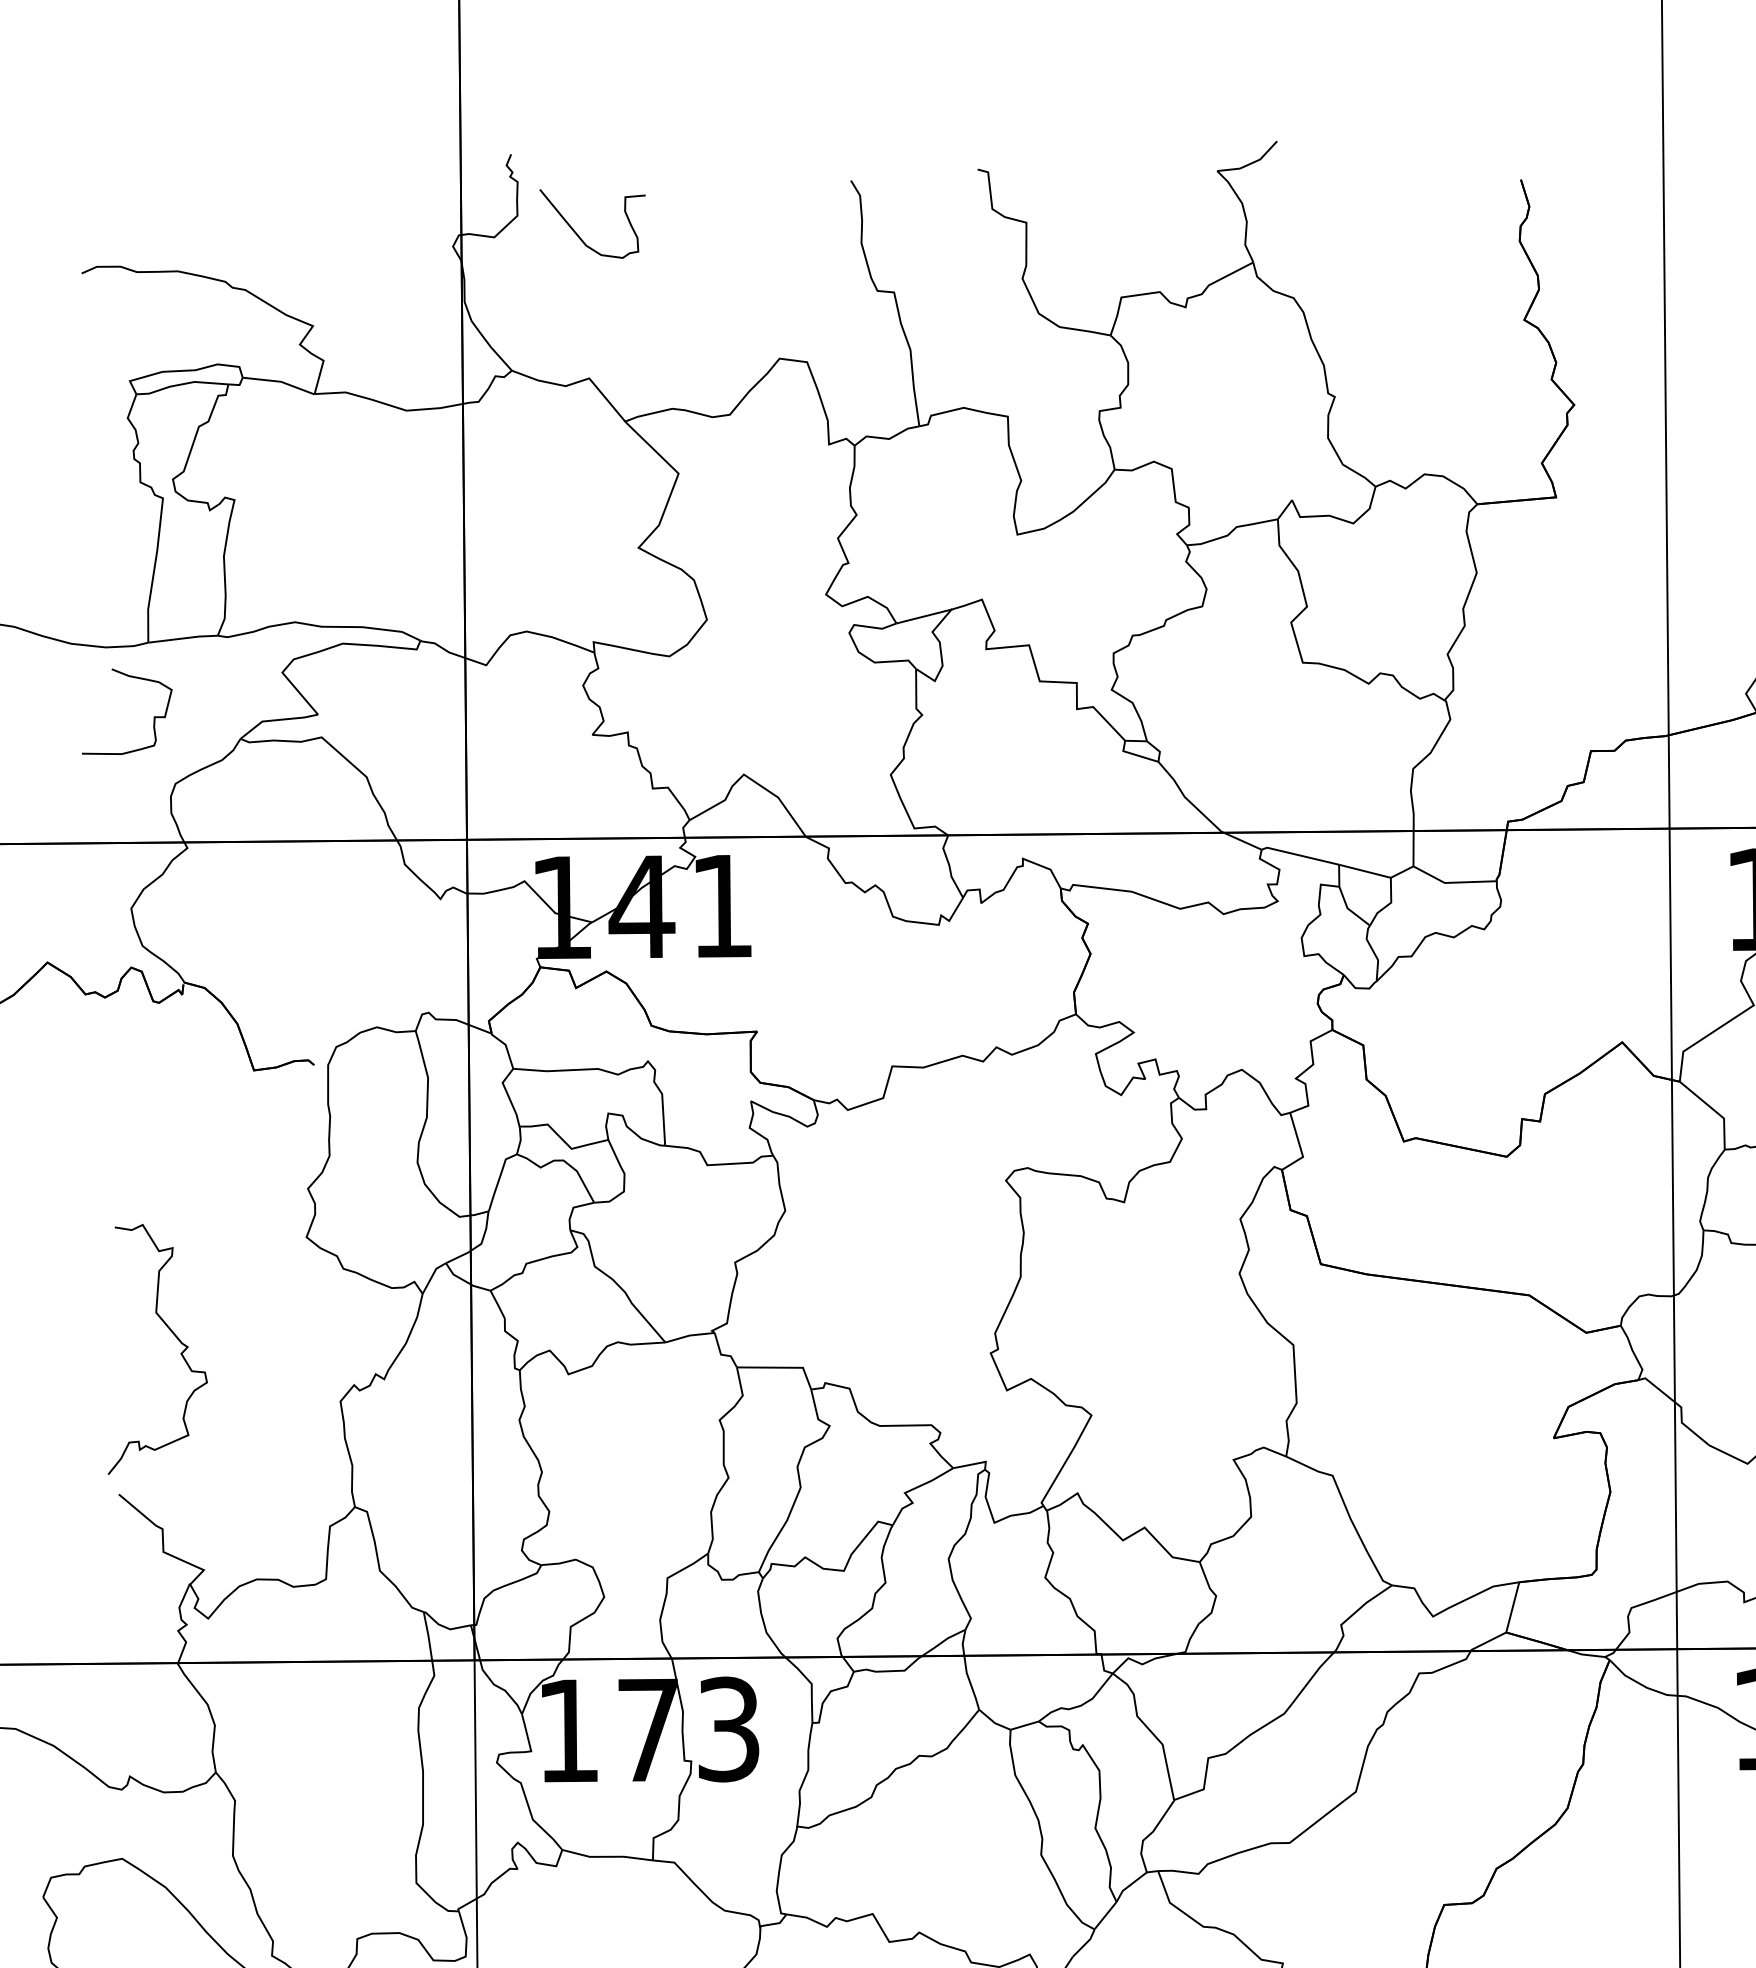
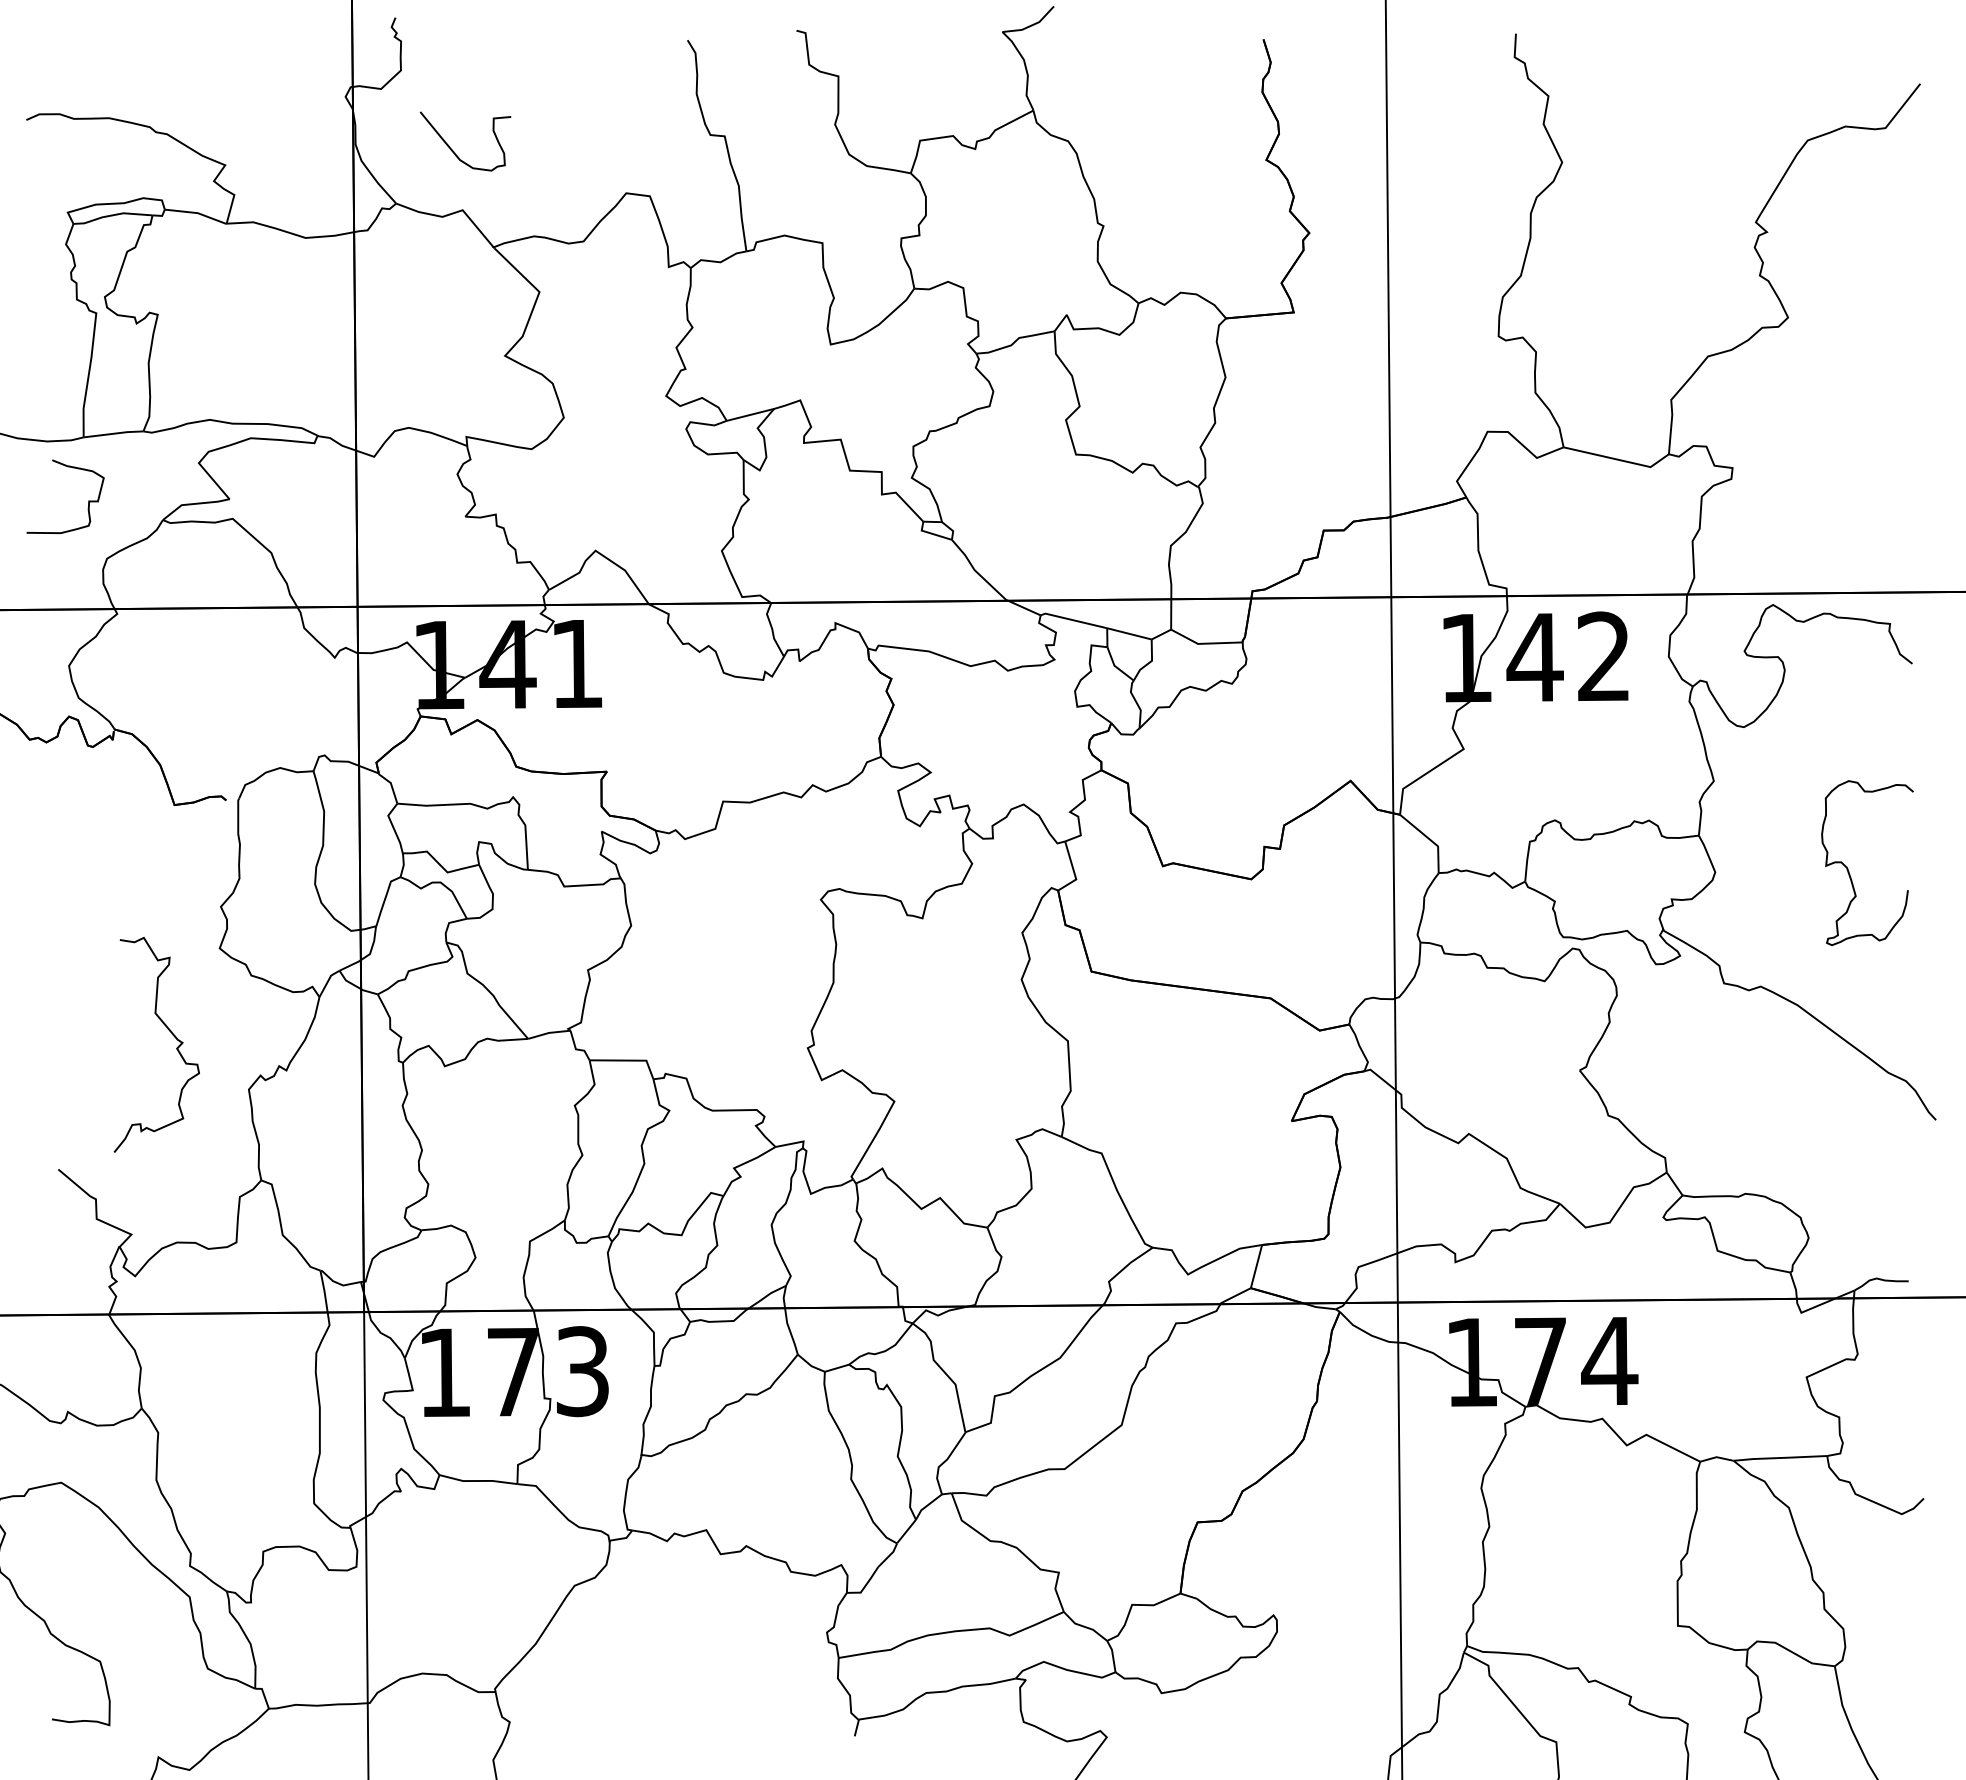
curve: (579, 235) -> (454, 151), moved
curve: (176, 1338) -> (172, 1035), moved

